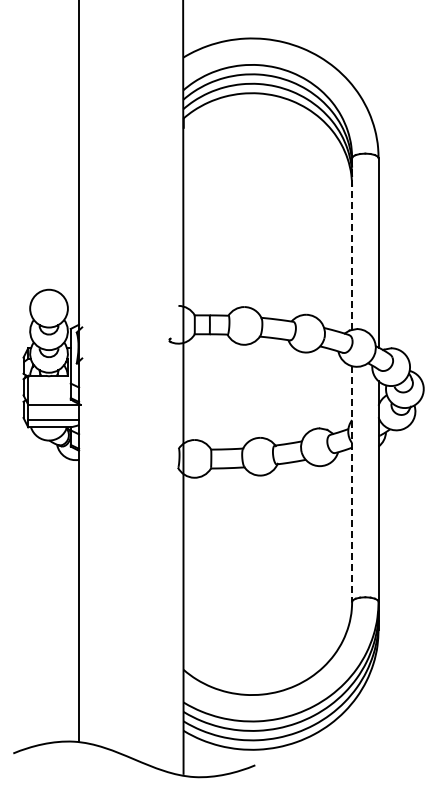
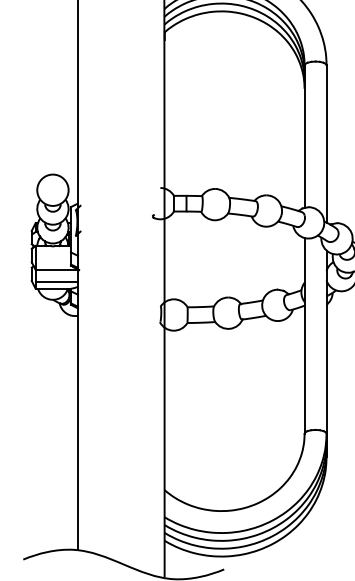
line: (352, 243) -> (304, 136), dashed -> solid
line: (352, 484) -> (304, 336), dashed -> solid

